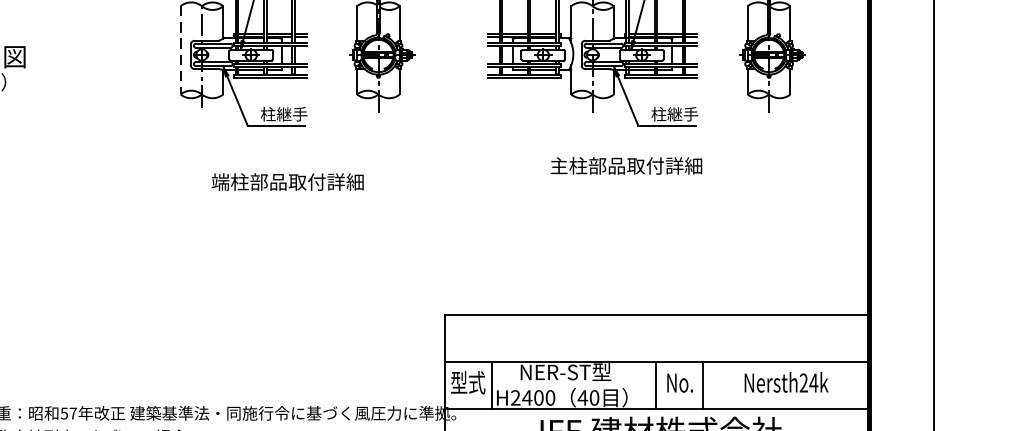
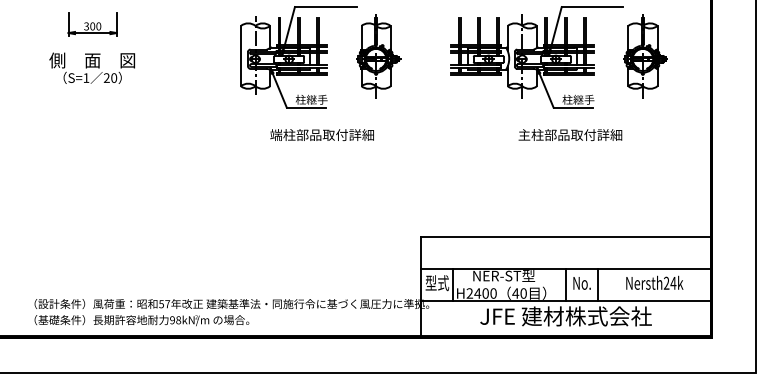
line: (179, 50) -> (240, 56), dashed -> solid
text: (626, 165) -> (570, 134), moved
text: (286, 181) -> (321, 134), moved

